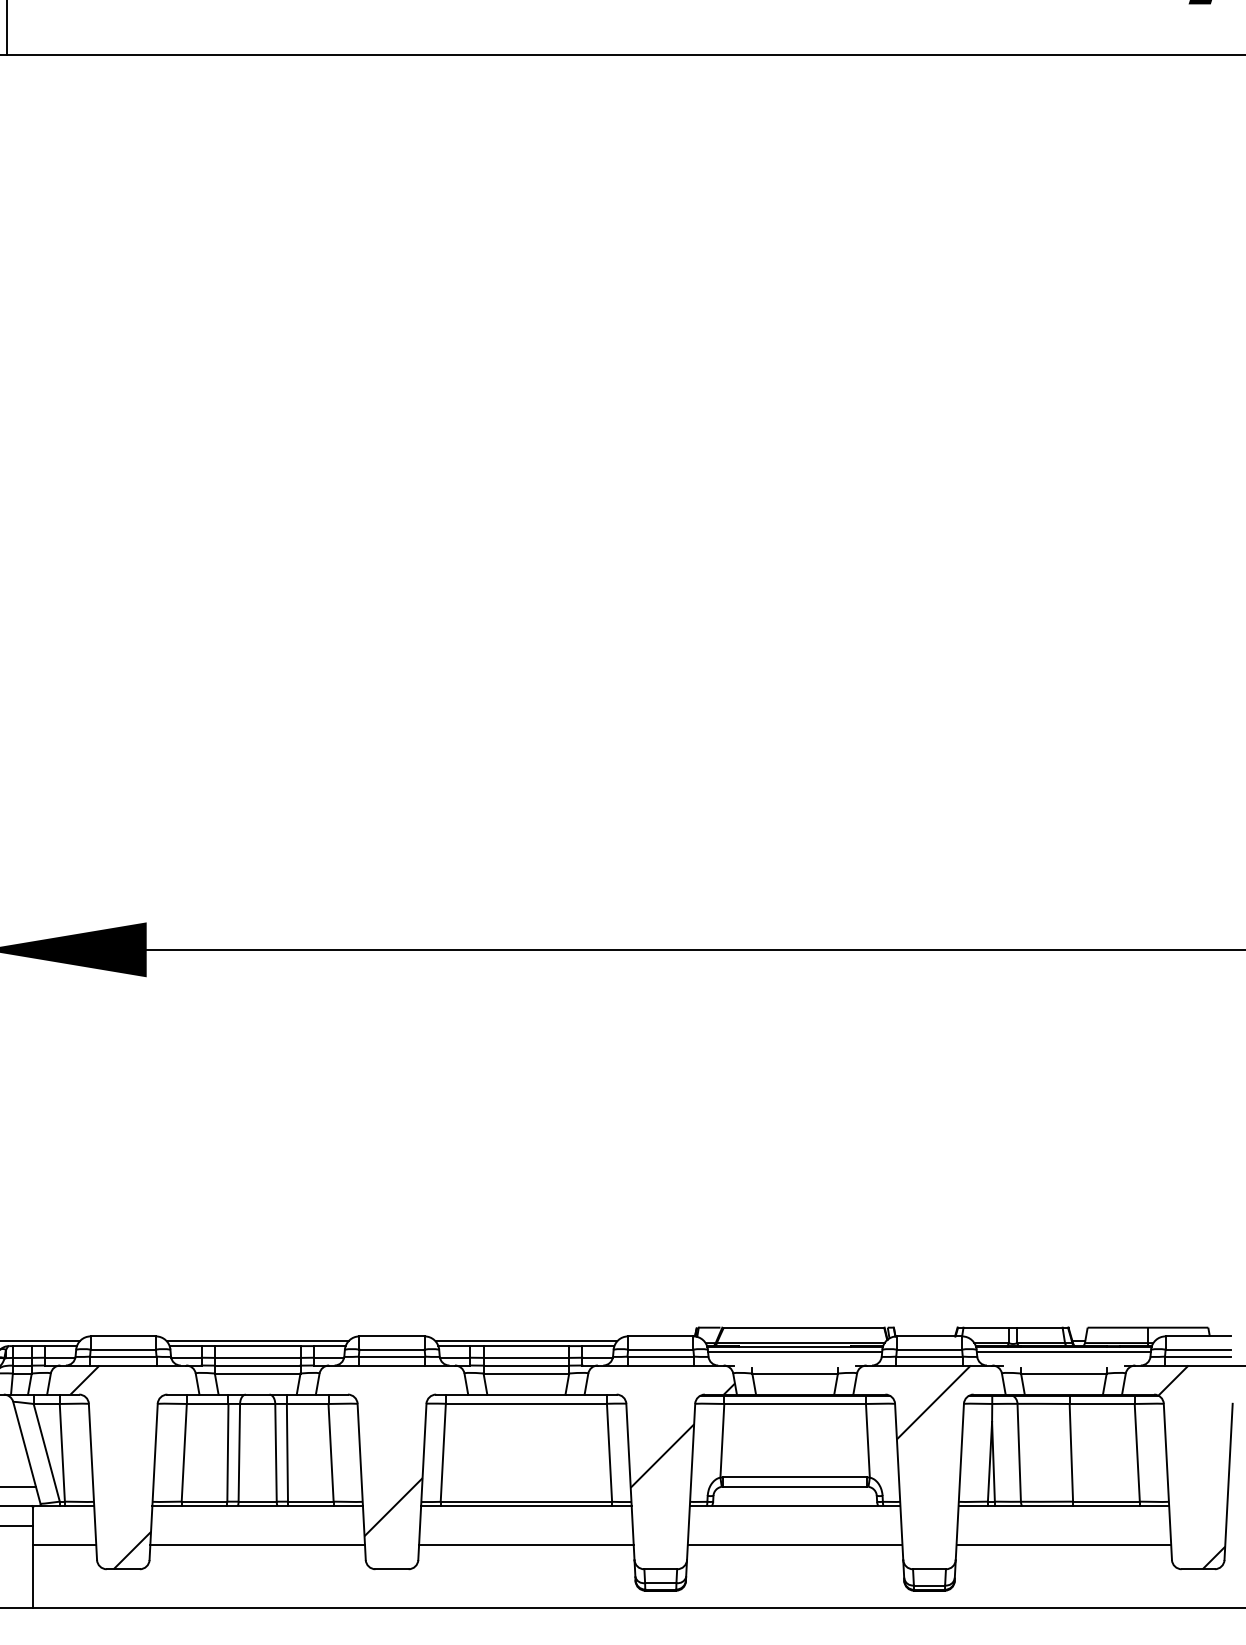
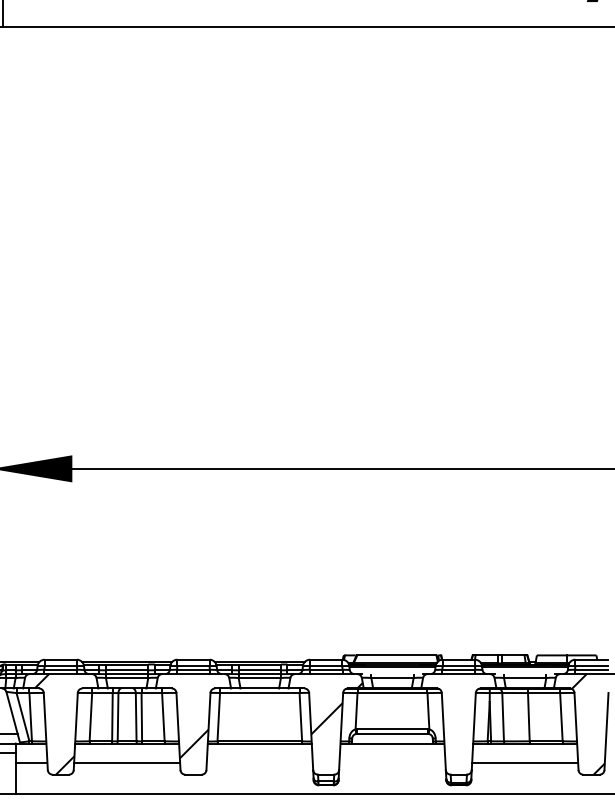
hatch: (932, 1402) -> (460, 692), removed
line: (525, 1544) -> (259, 762), removed
line: (795, 1544) -> (392, 762), removed

